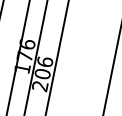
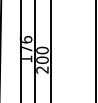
text: (45, 61) -> (42, 50), 206 -> 200

